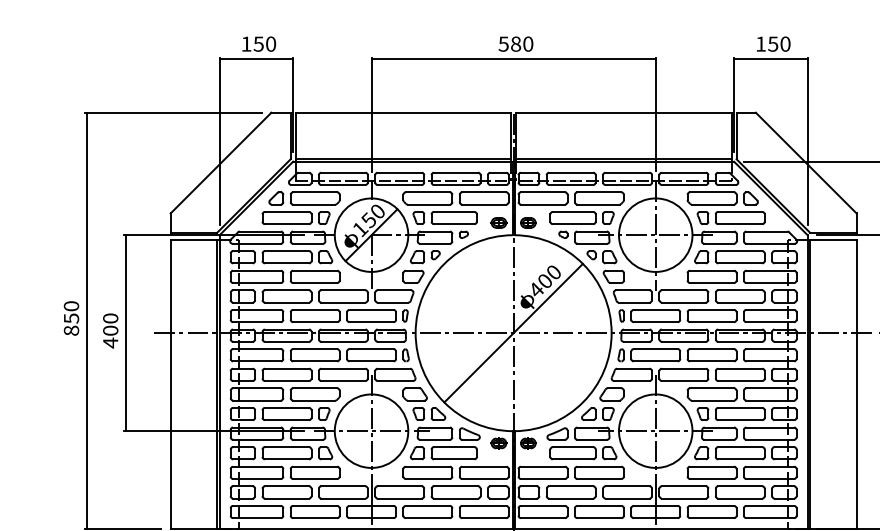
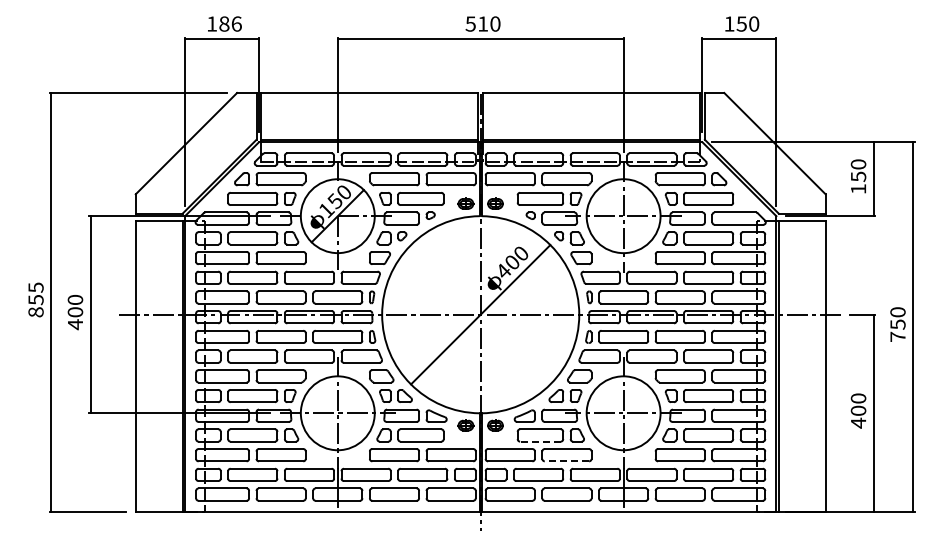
text: (264, 43) -> (230, 23), 150 -> 186
text: (516, 43) -> (483, 23), 580 -> 510
text: (70, 306) -> (35, 287), 850 -> 855
line: (572, 459) -> (539, 441), solid -> dashed
line: (598, 479) -> (566, 461), solid -> dashed

